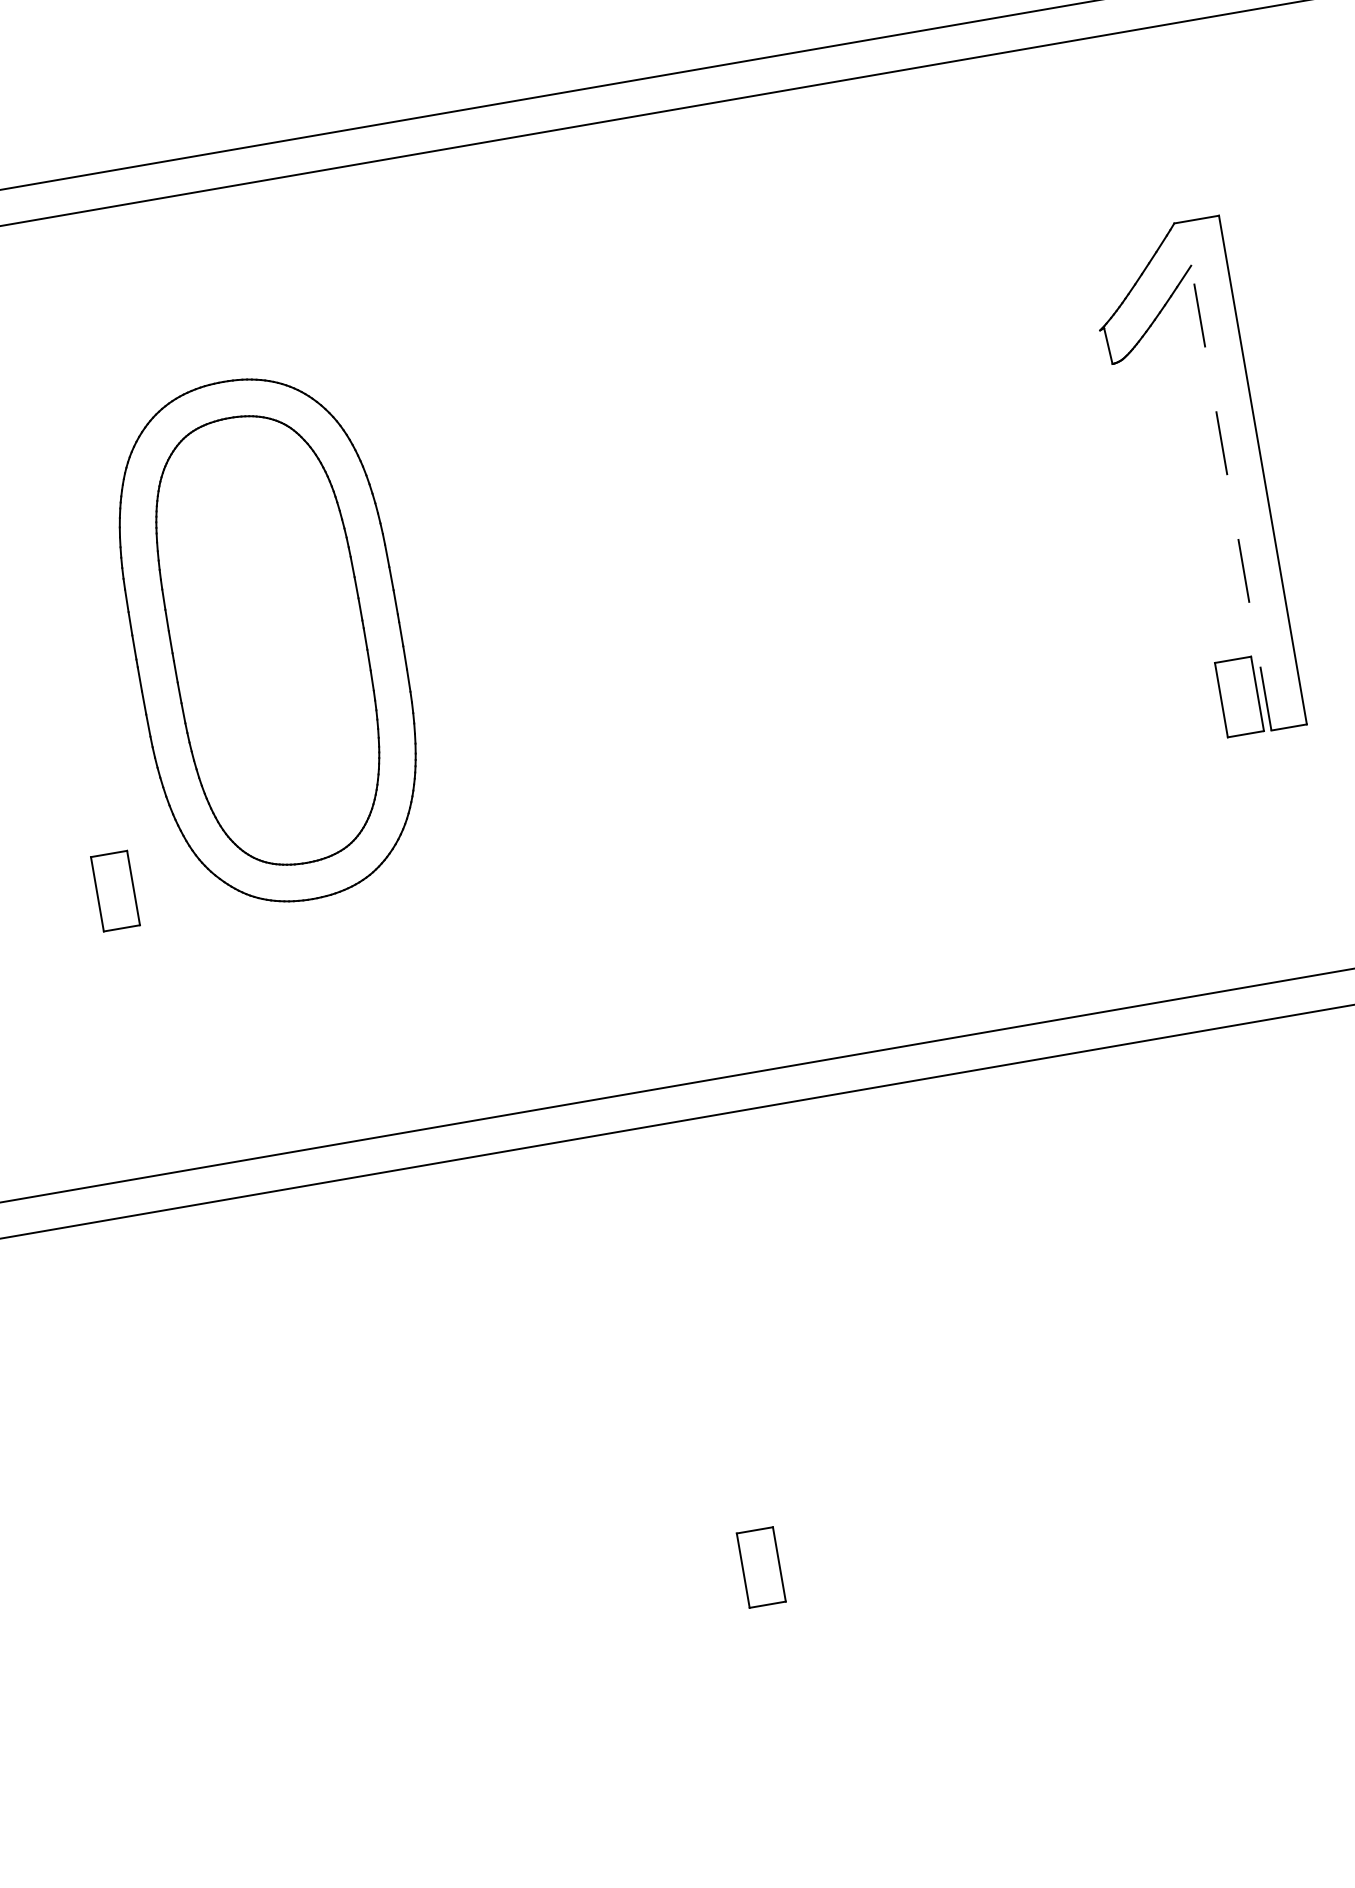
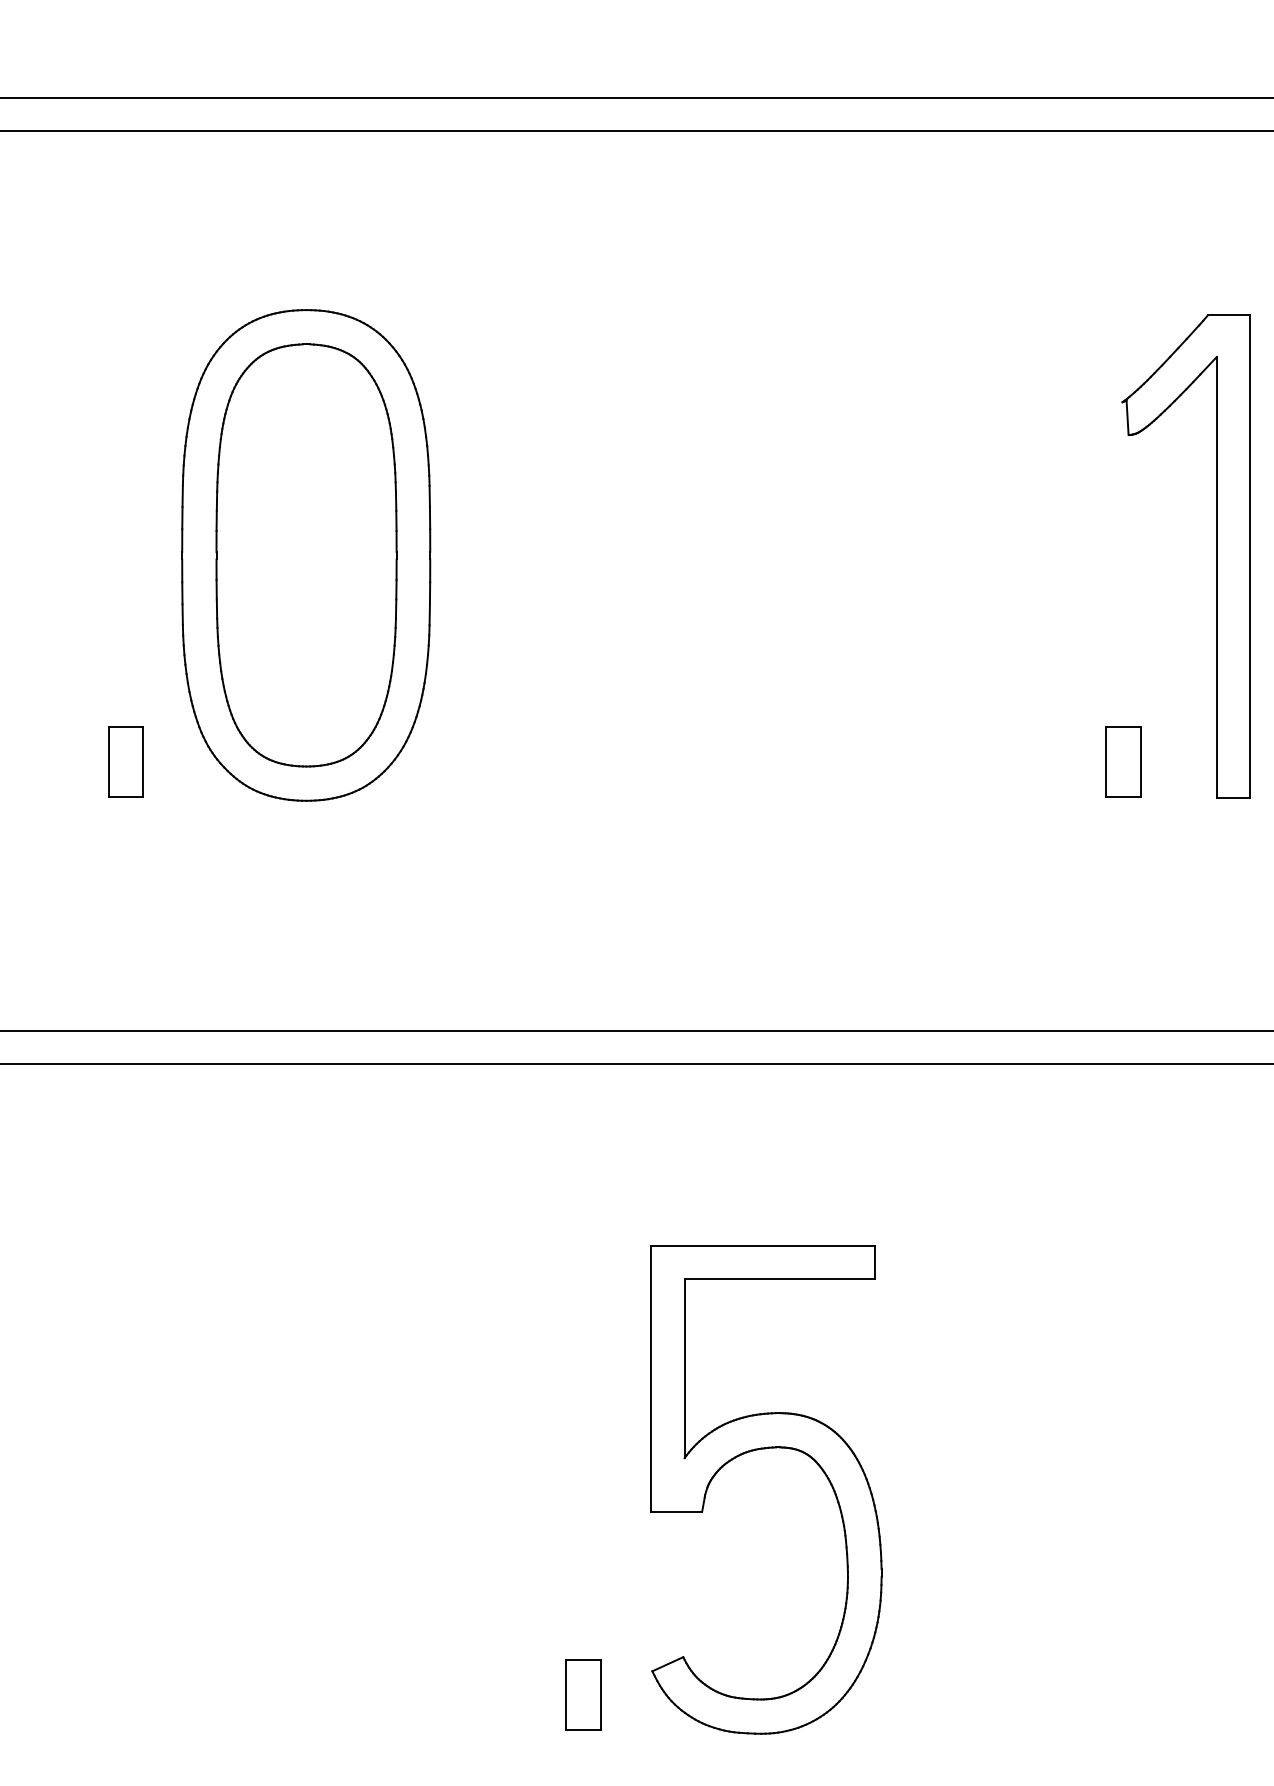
line: (1231, 498) -> (1216, 577), dashed -> solid
part: (1239, 696) -> (1123, 761), moved
part: (907, 1501) -> (758, 1450), added
part: (761, 1566) -> (583, 1694), moved

